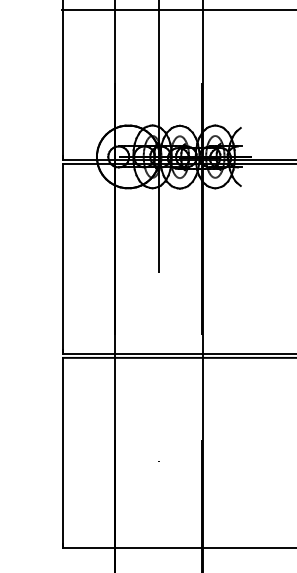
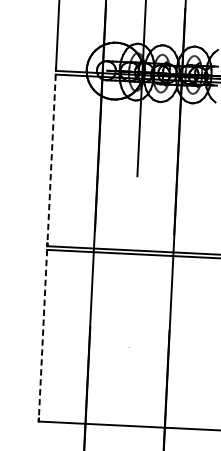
line: (63, 257) -> (52, 159), solid -> dashed
line: (62, 451) -> (42, 334), solid -> dashed

